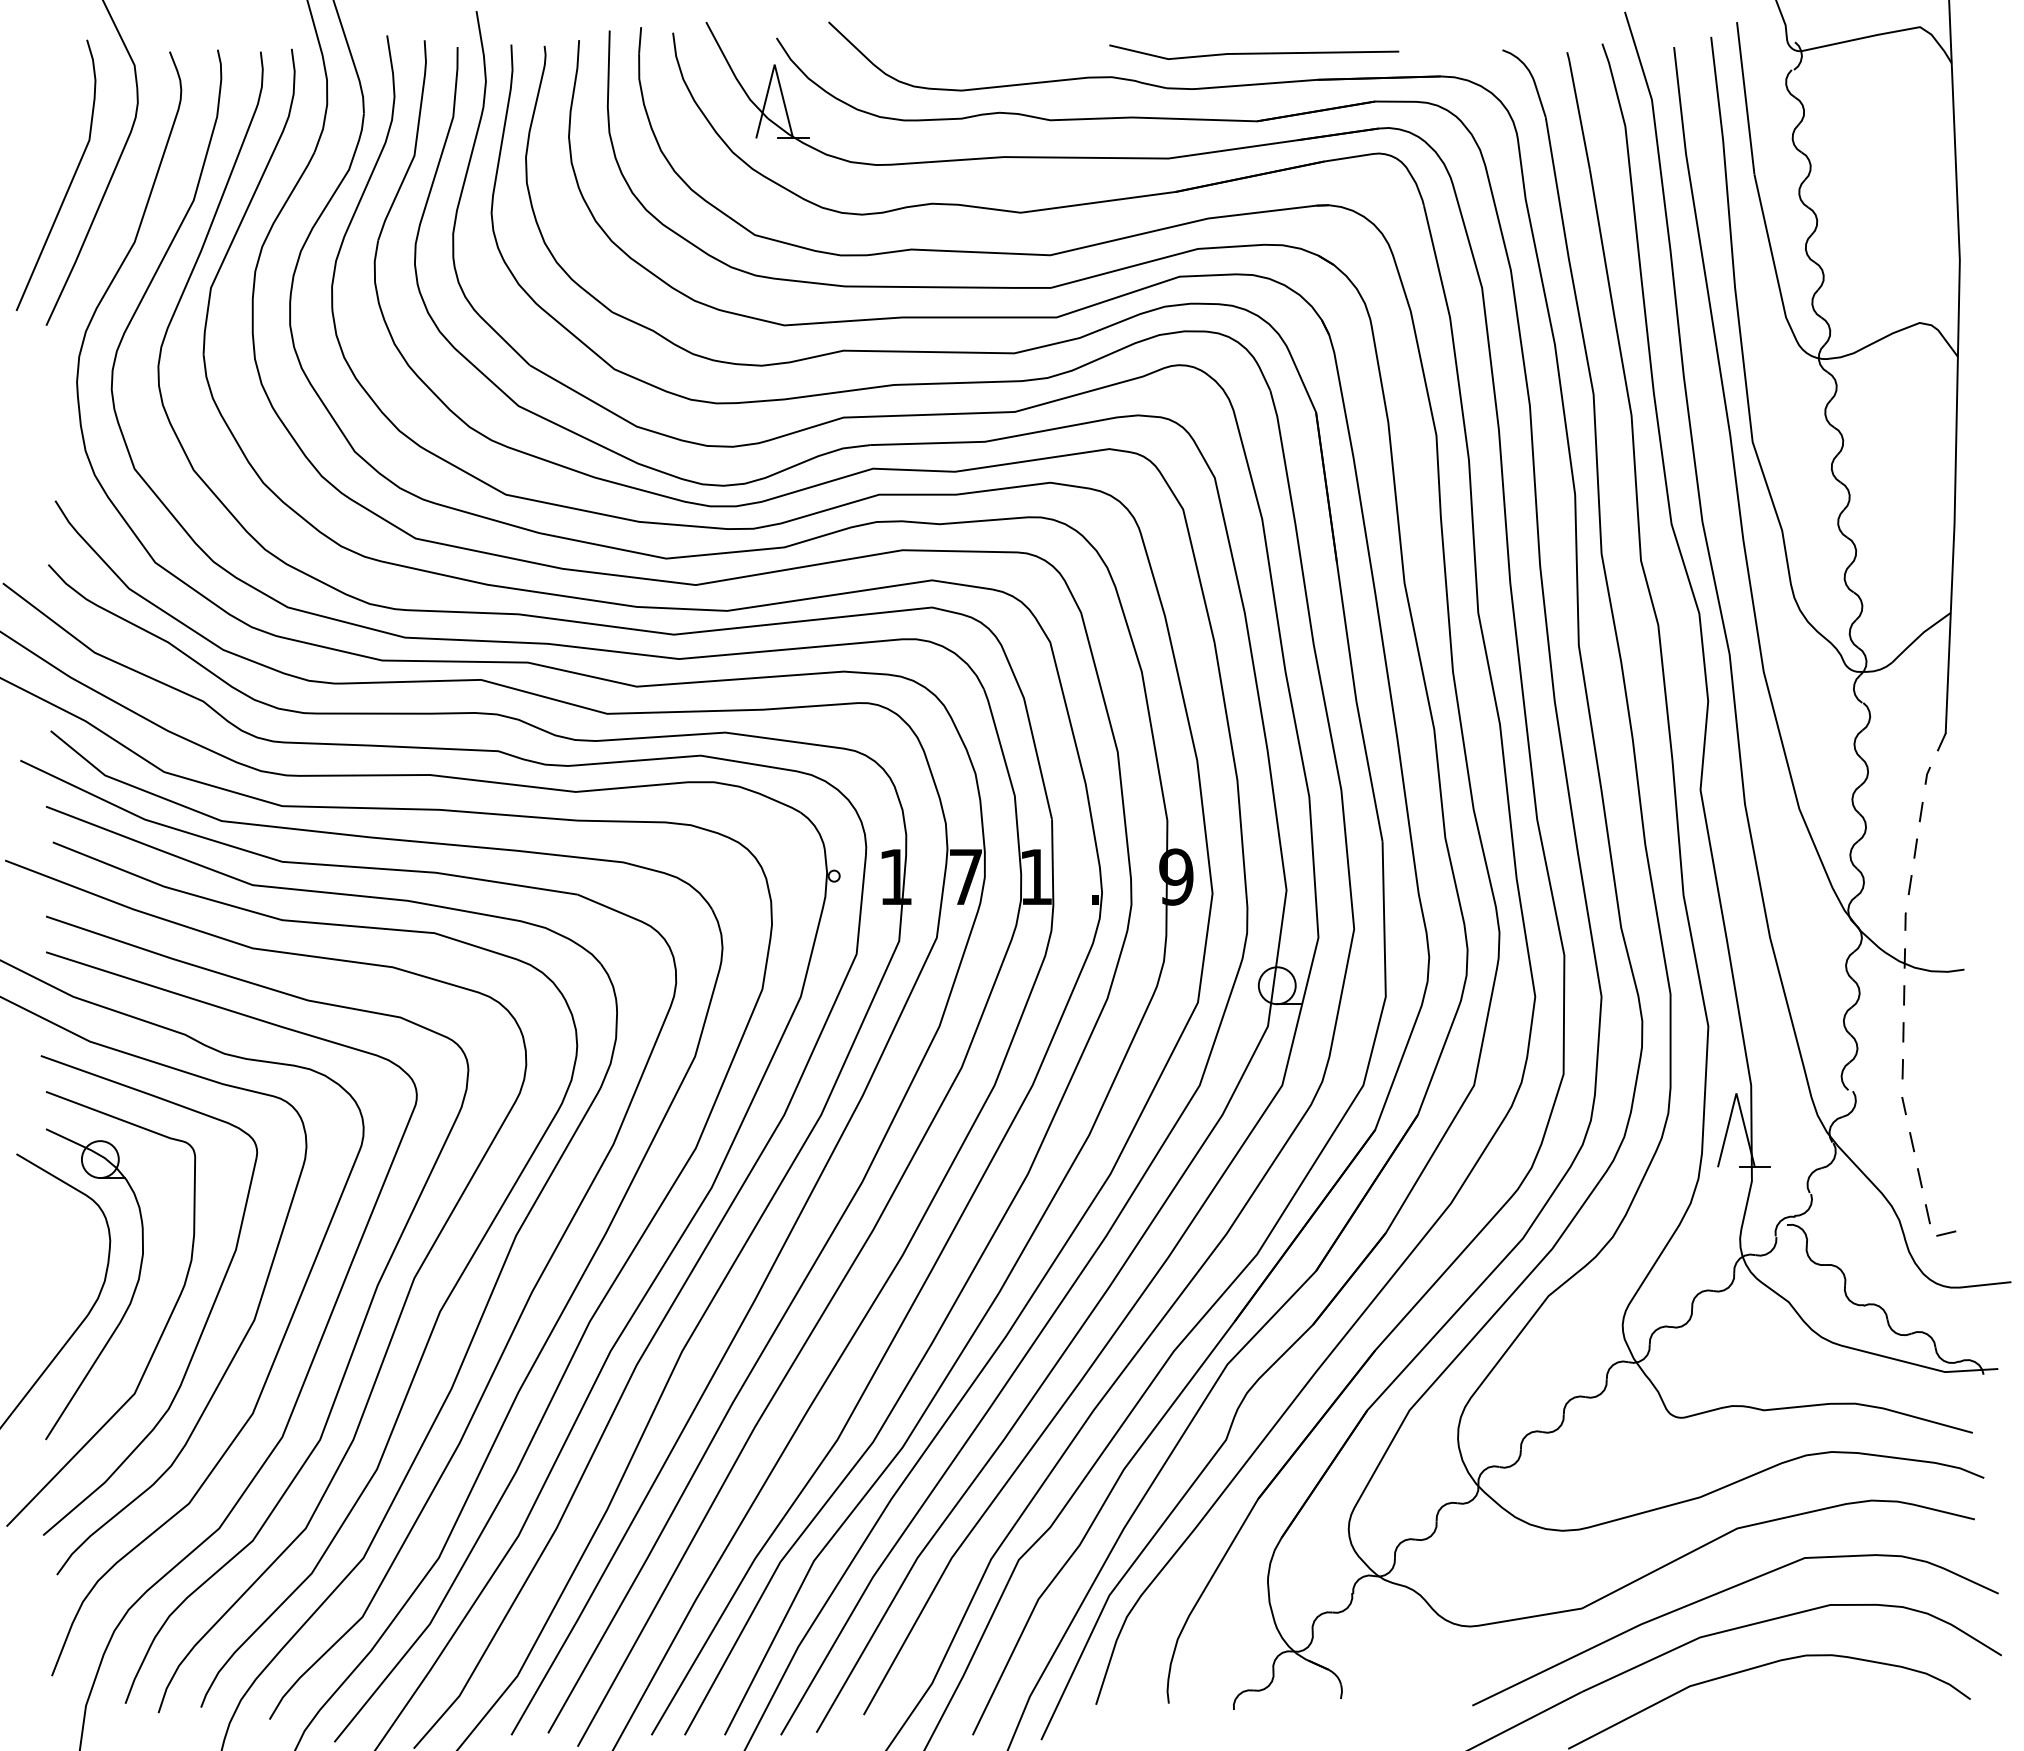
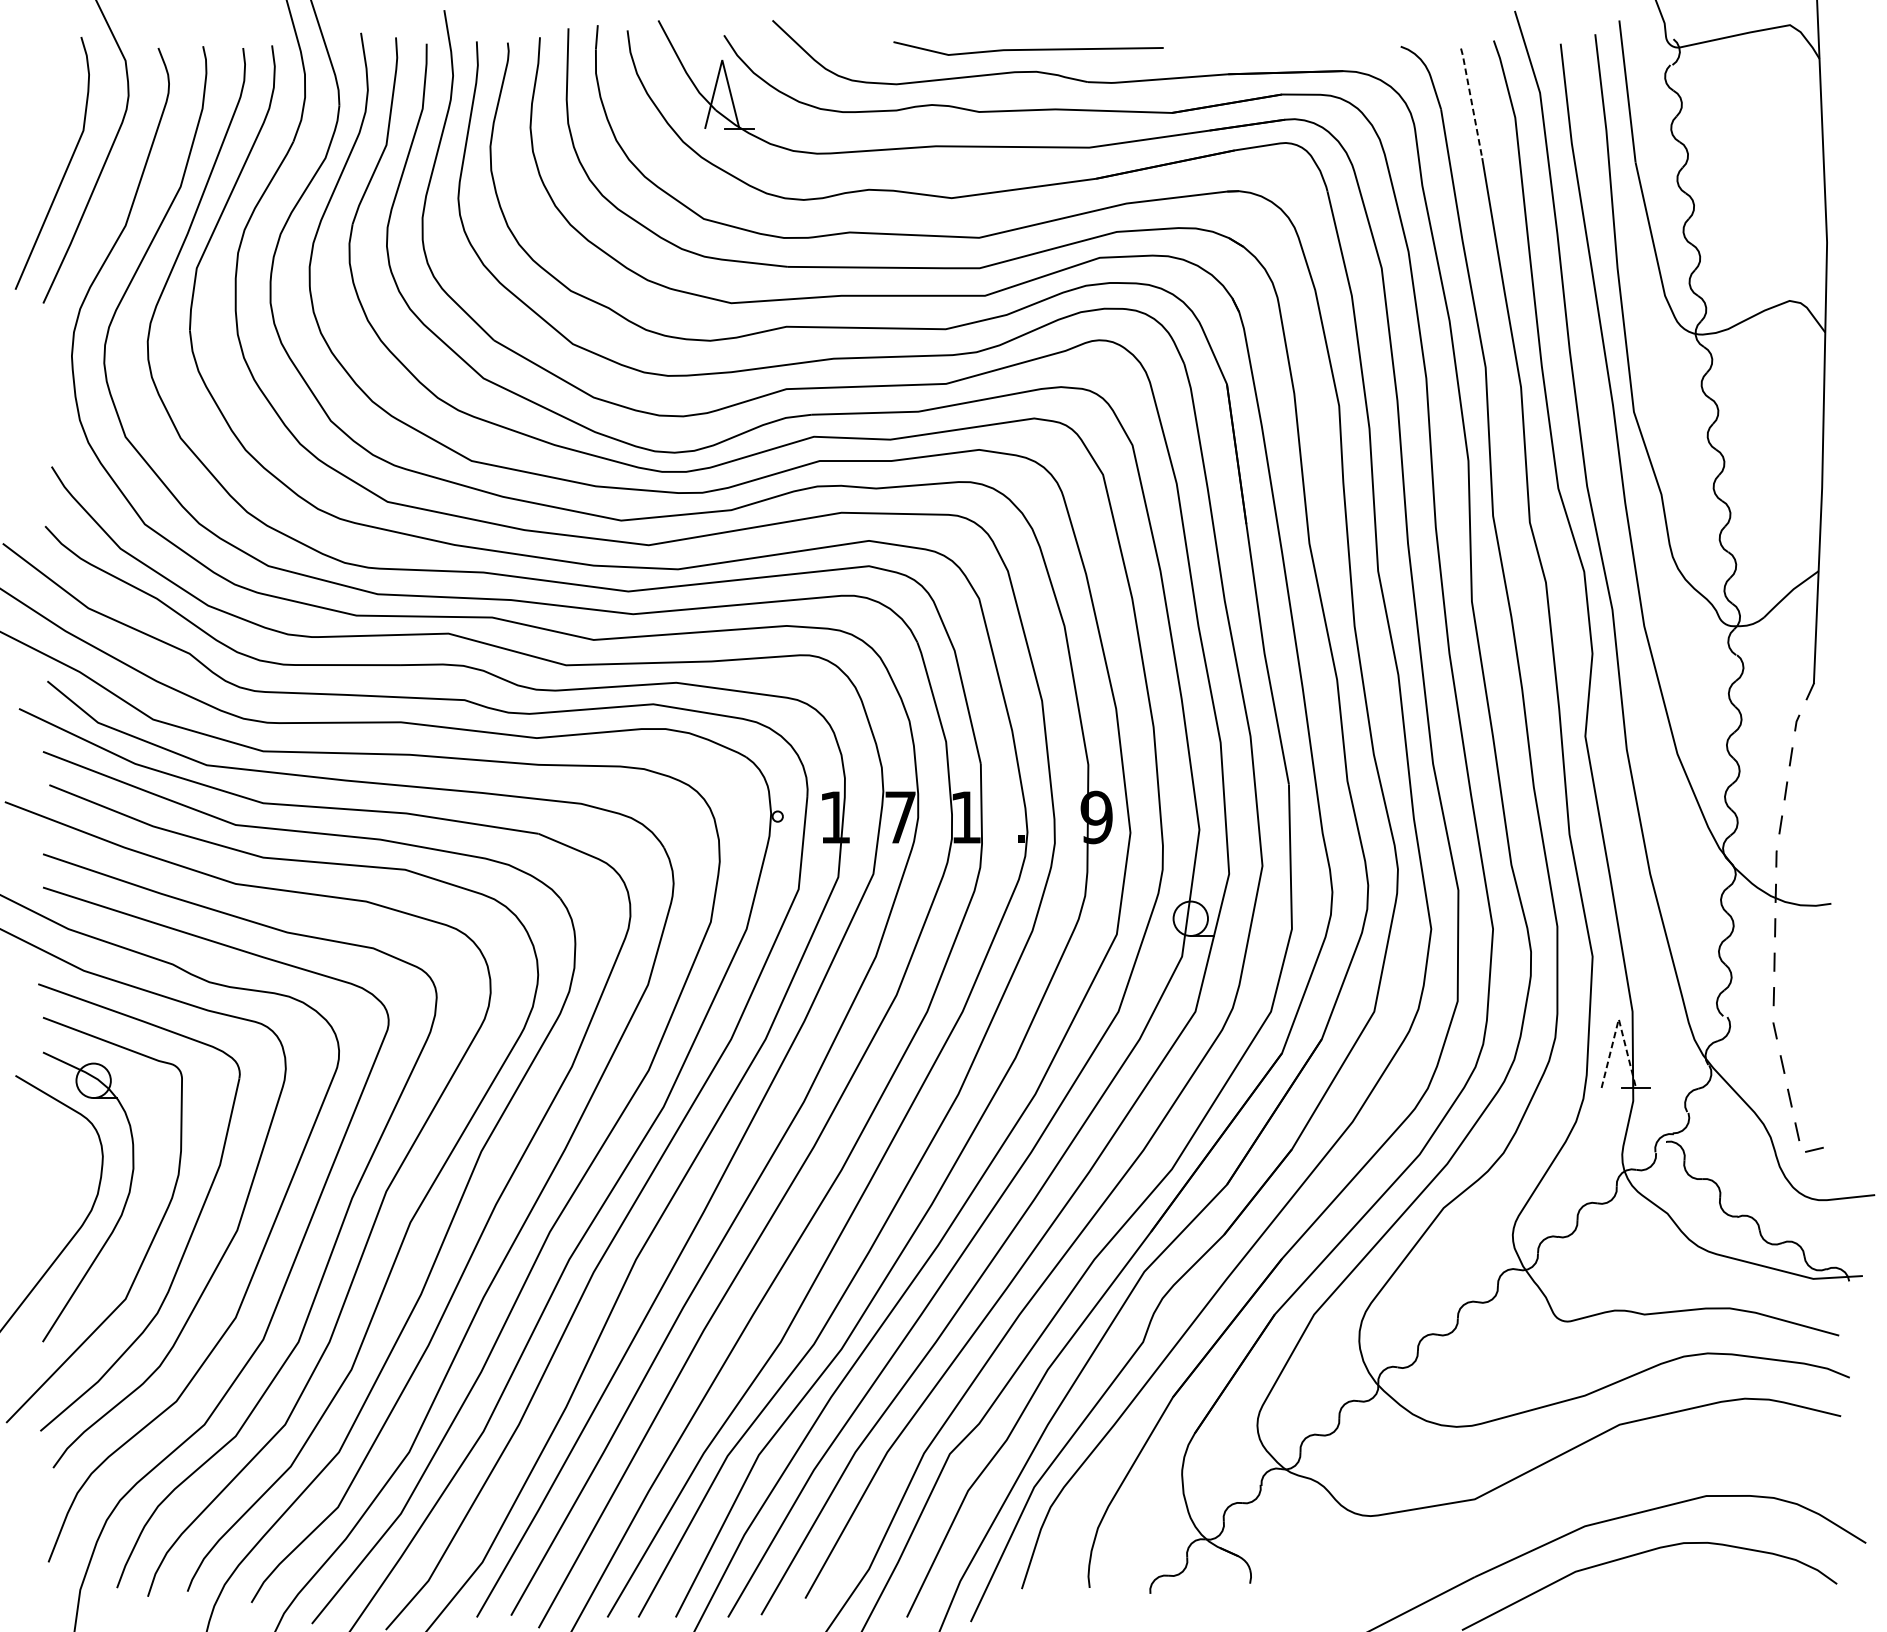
line: (1254, 52) -> (1028, 48), moved
line: (1578, 110) -> (1471, 102), solid -> dashed
line: (1736, 1093) -> (1618, 1019), solid -> dashed
curve: (1720, 1593) -> (1603, 1485), removed

